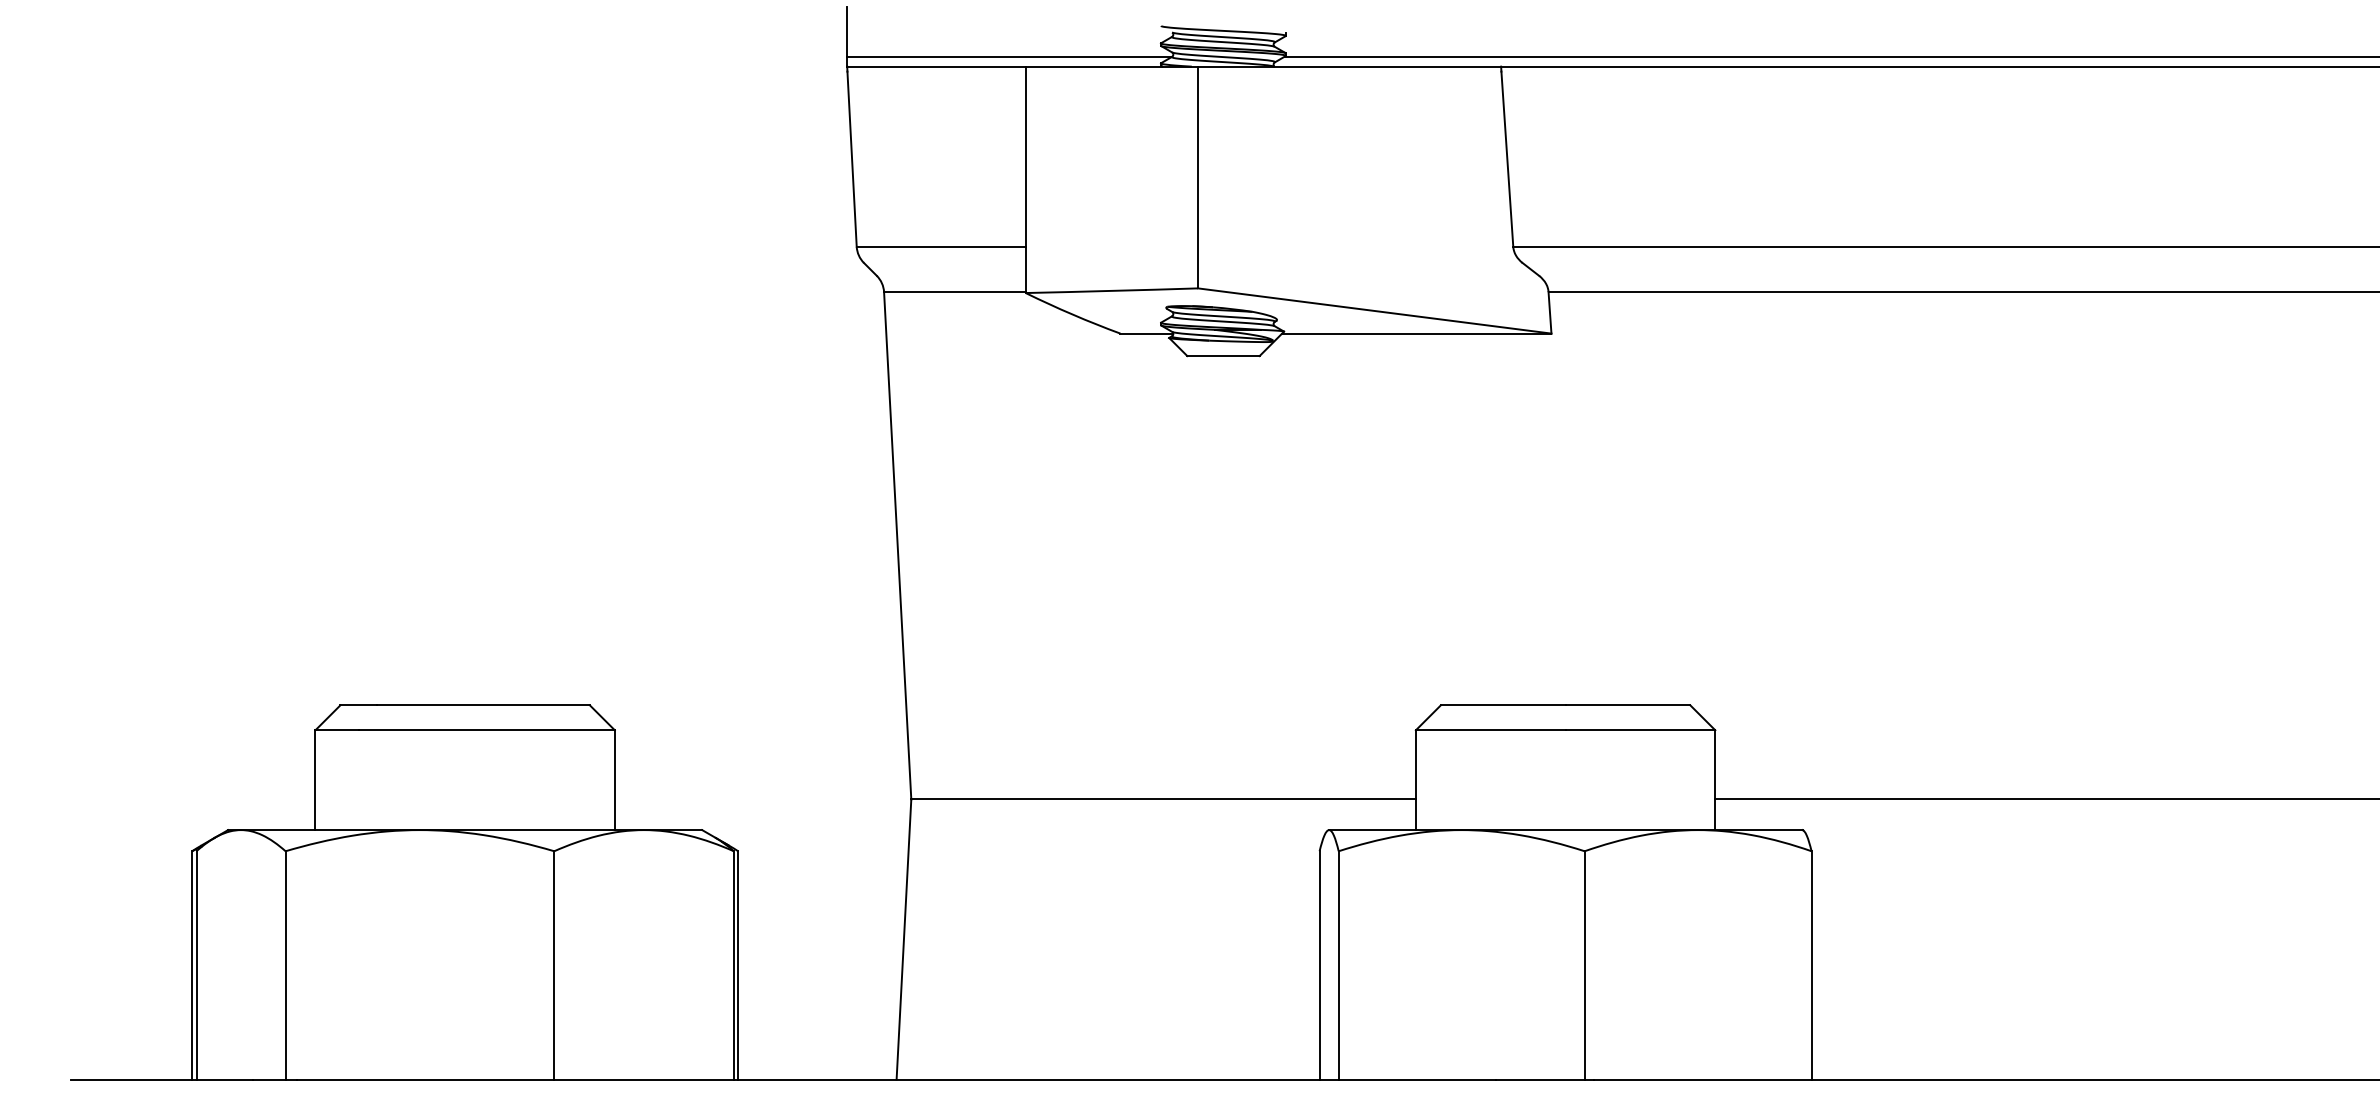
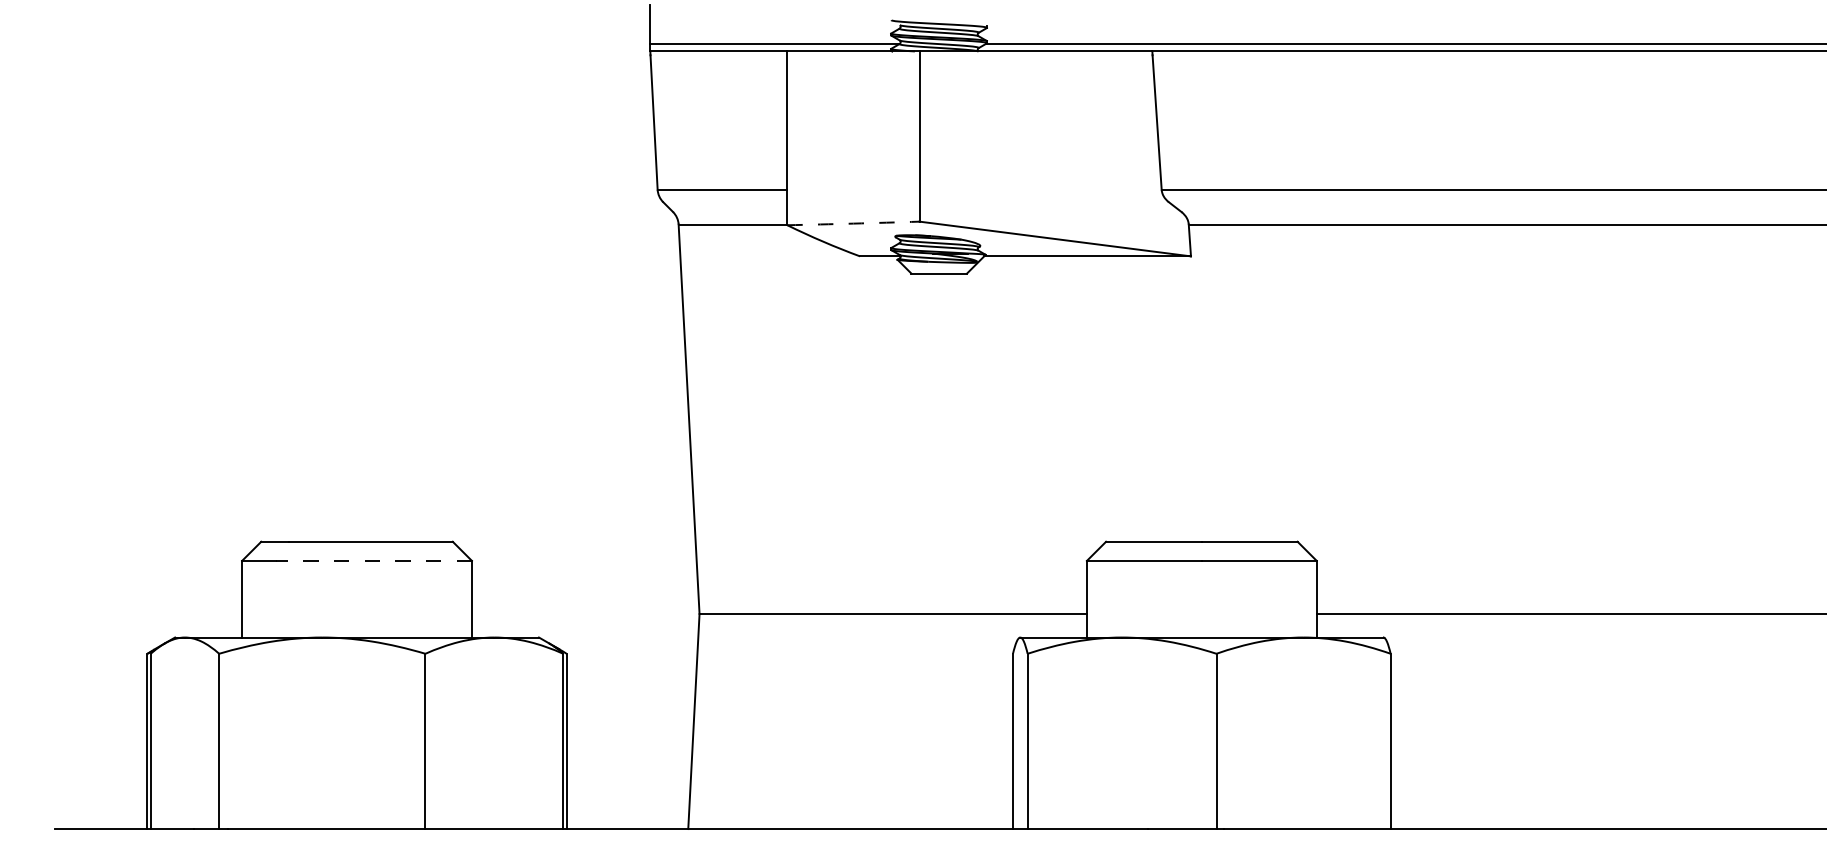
arc: (1111, 290) -> (853, 223), solid -> dashed
line: (487, 730) -> (374, 561), solid -> dashed

